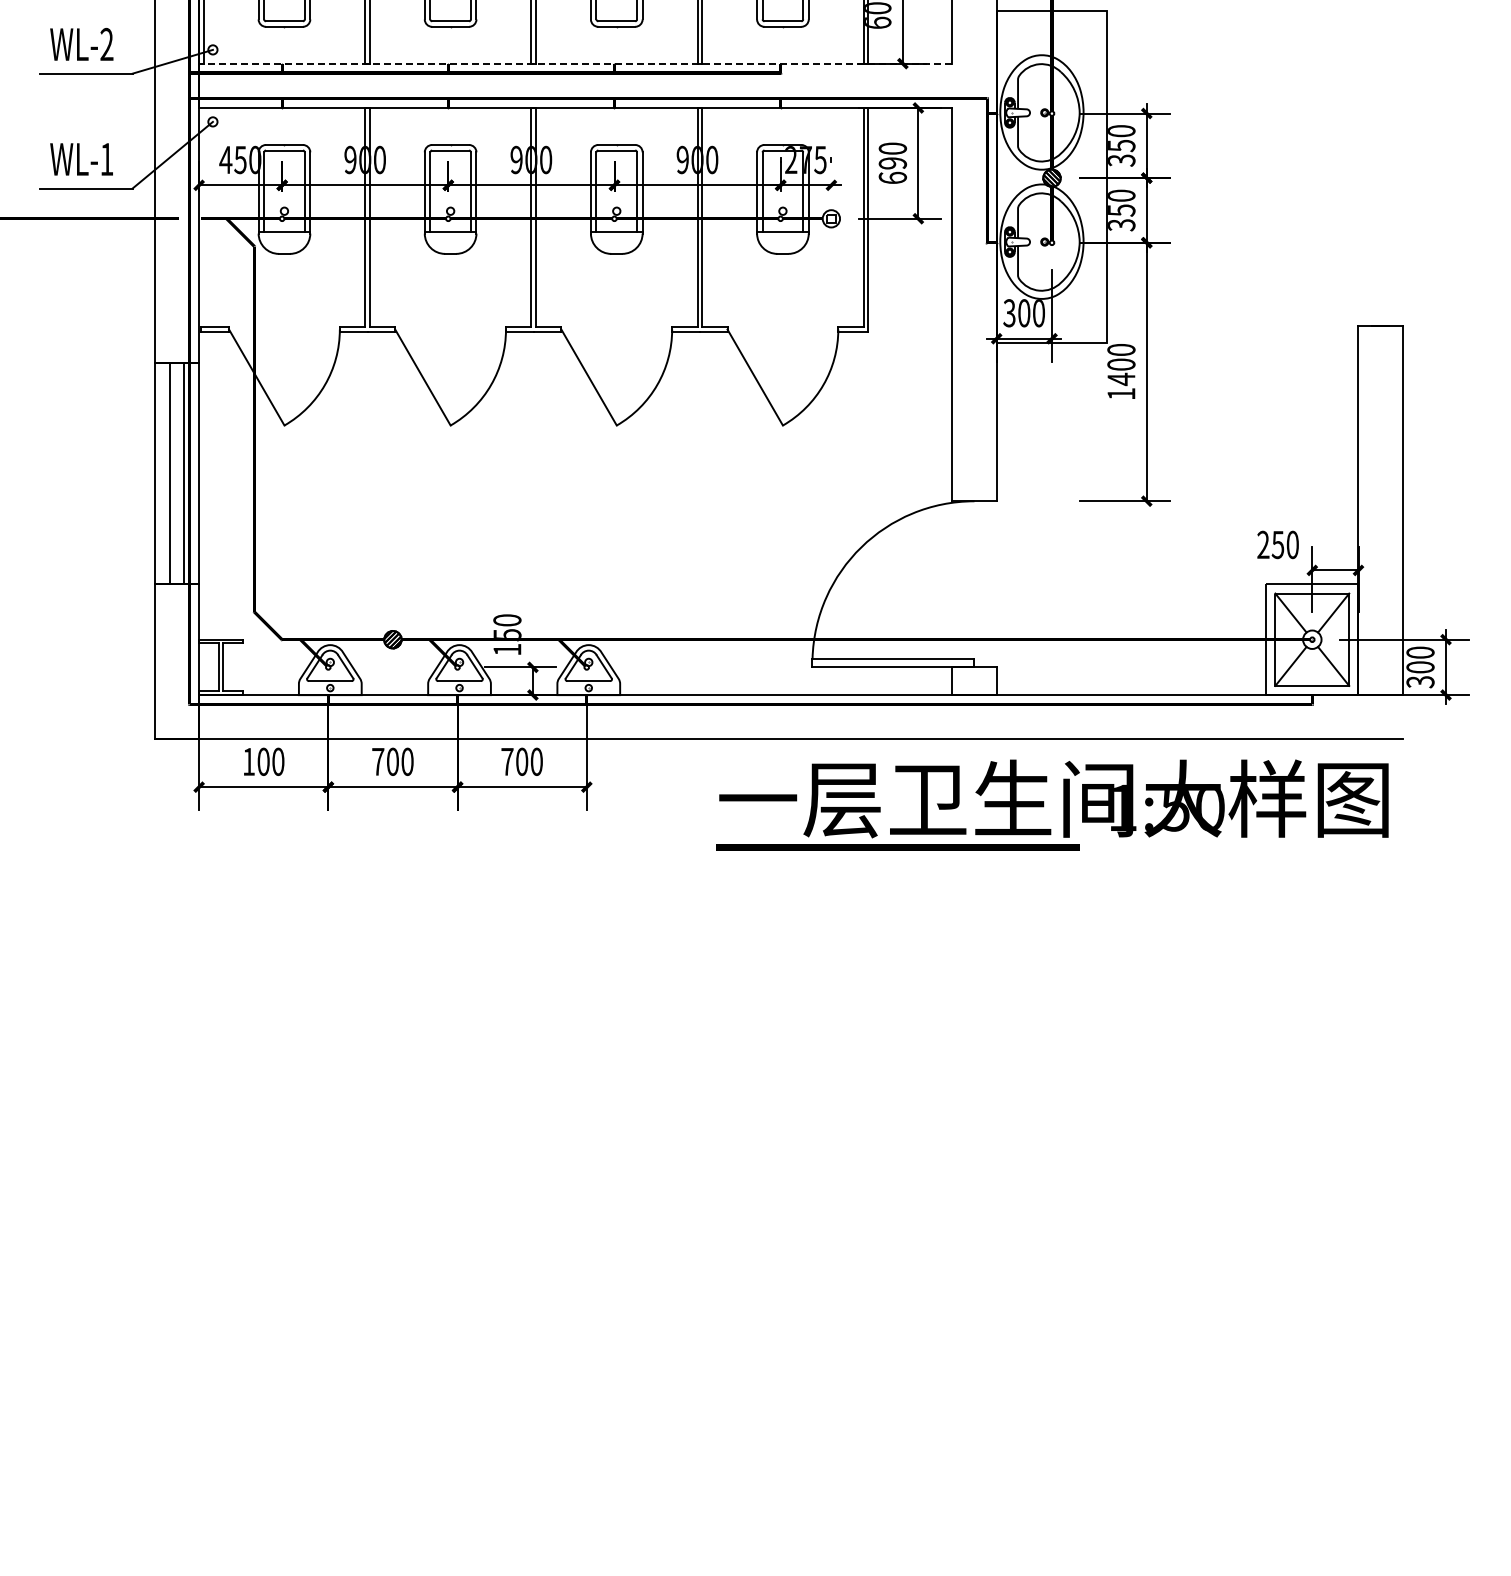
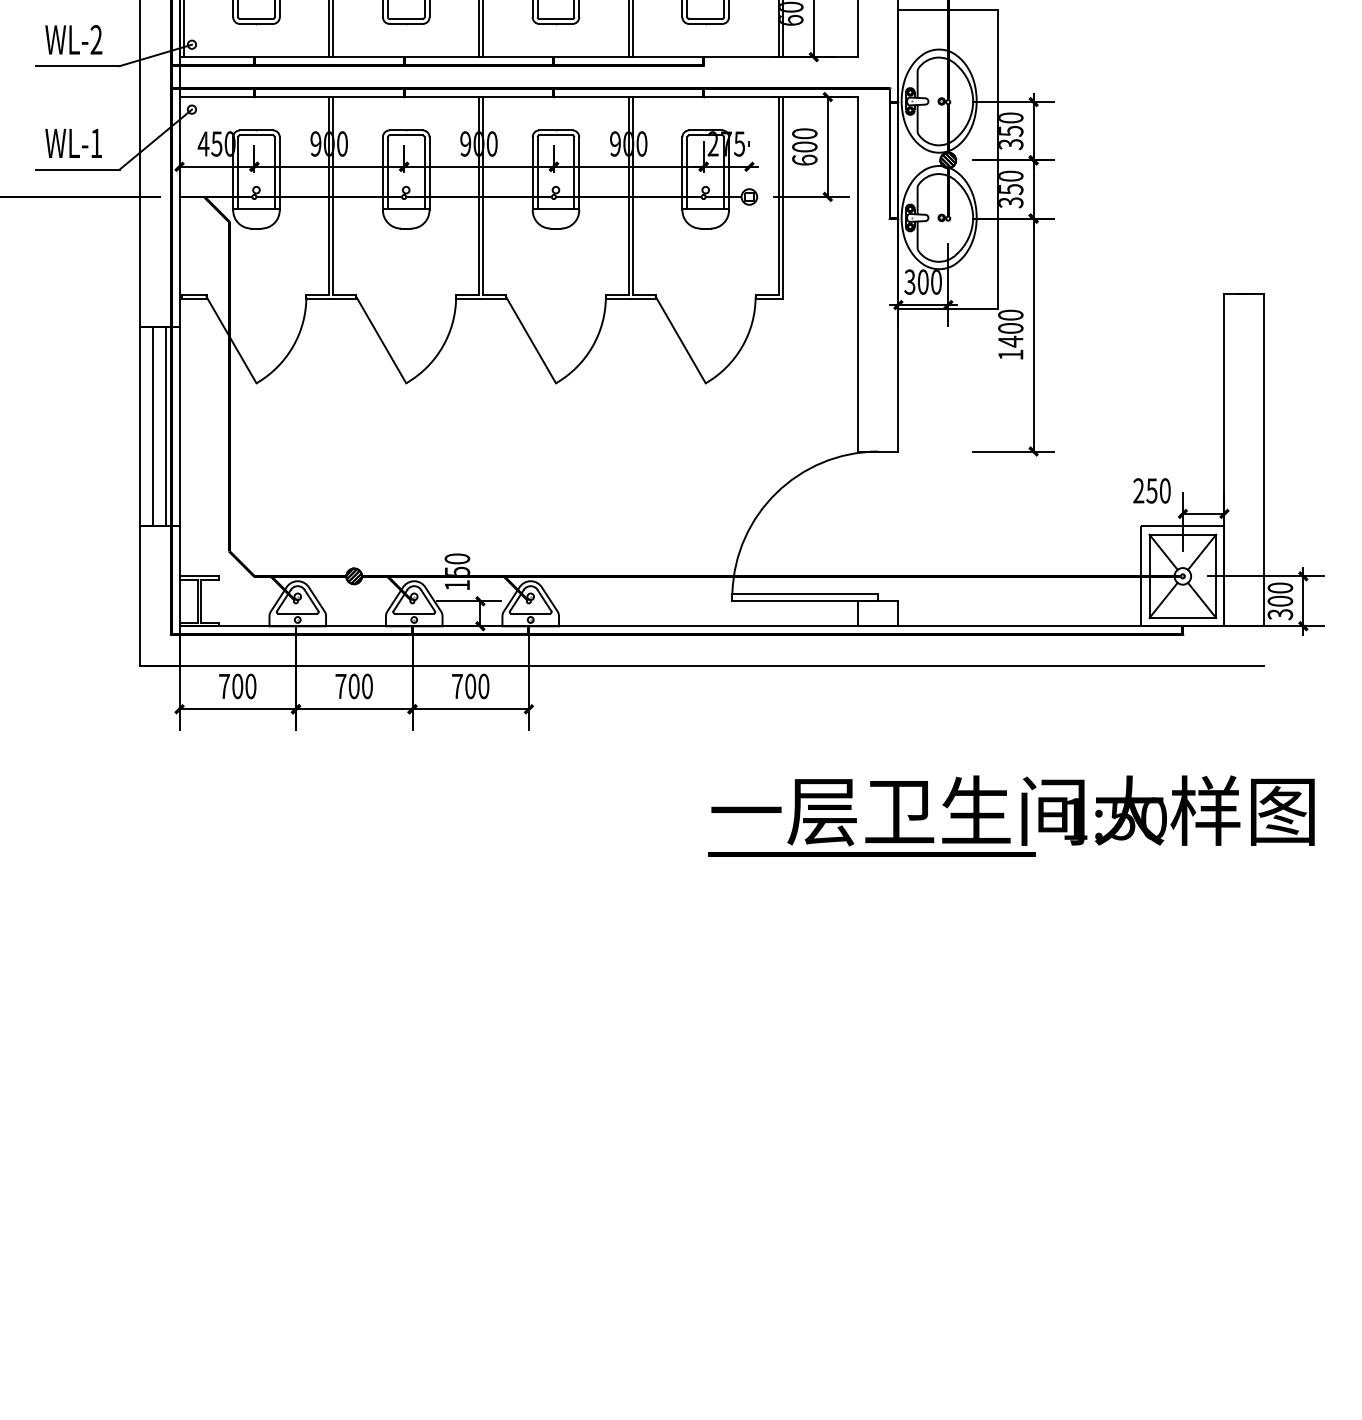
line: (575, 63) -> (518, 57), dashed -> solid
text: (892, 163) -> (804, 147), 690 -> 600
text: (249, 761) -> (224, 686), 100 -> 700
text: (1052, 804) -> (1011, 815), moved

